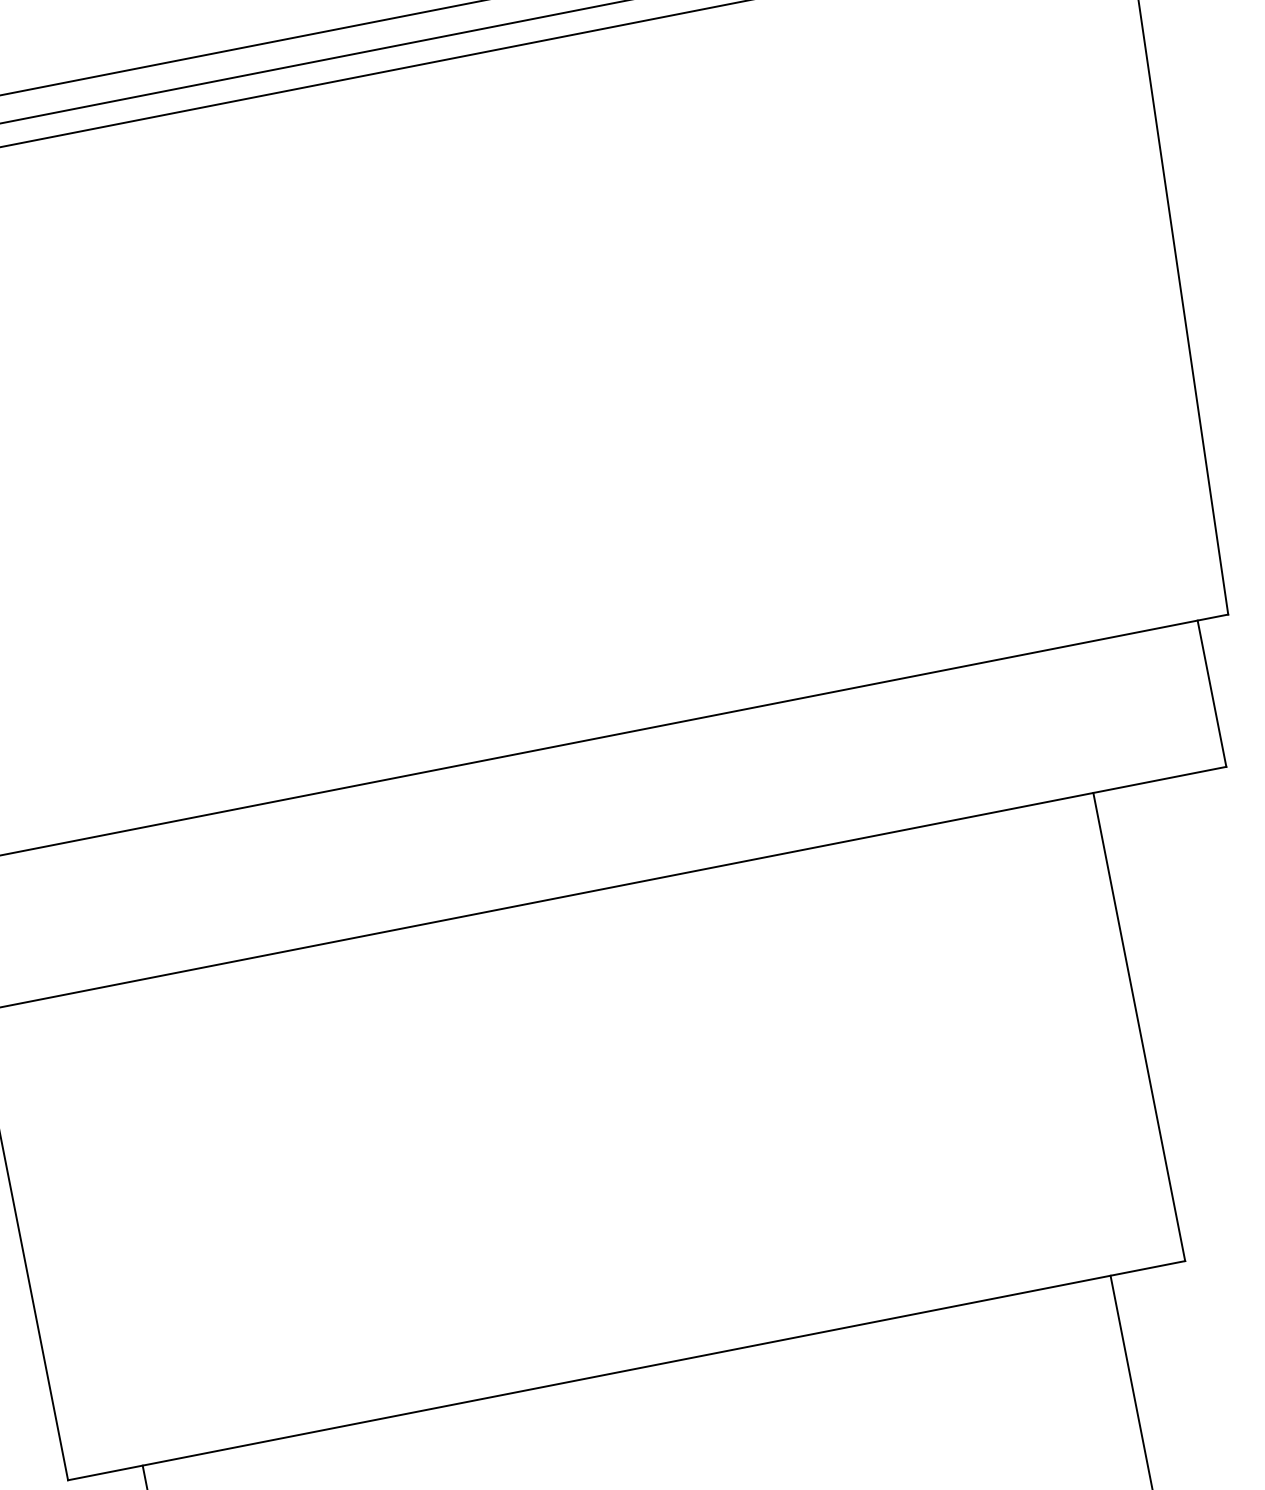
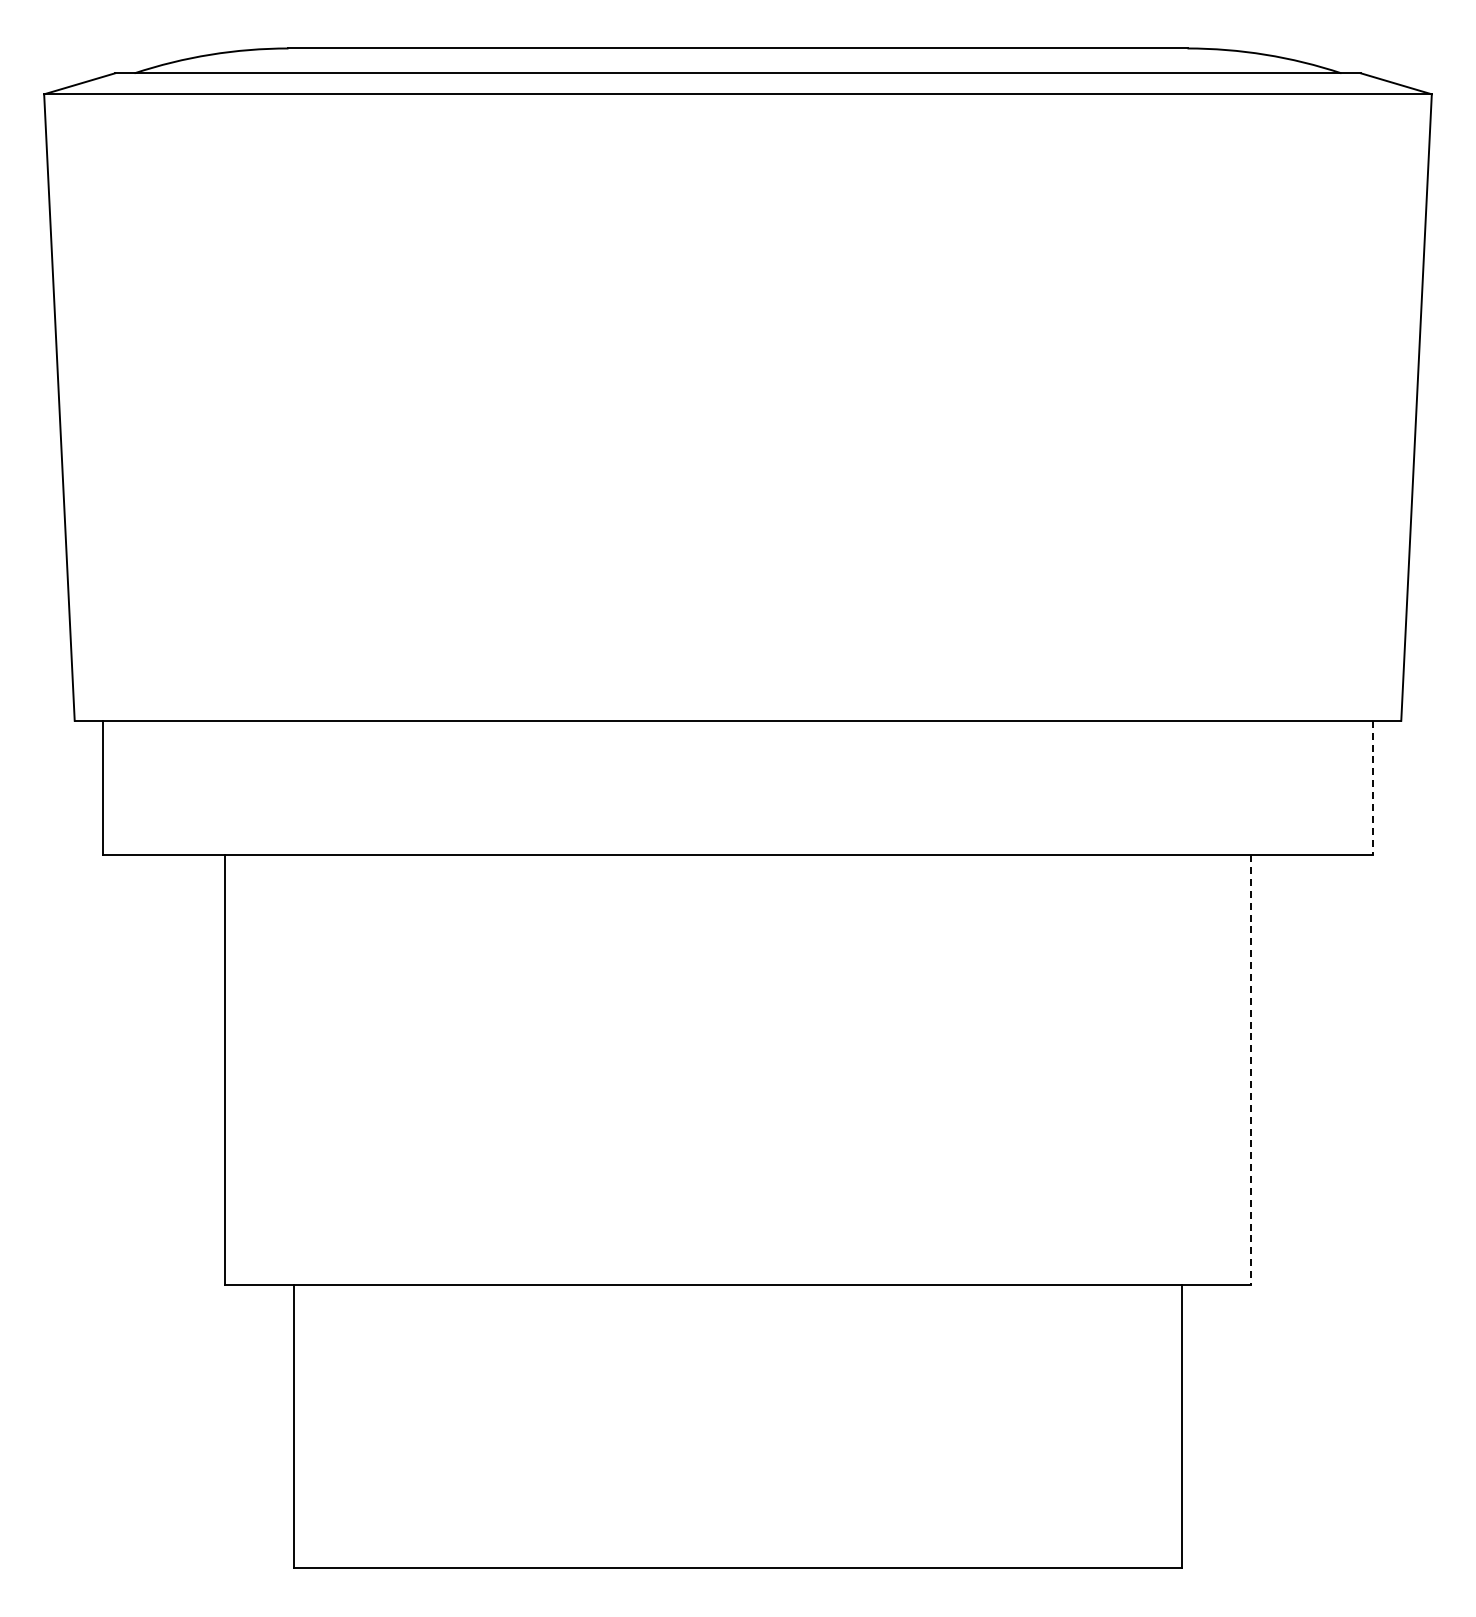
line: (1212, 694) -> (1373, 788), solid -> dashed
line: (1139, 1027) -> (1251, 1070), solid -> dashed

